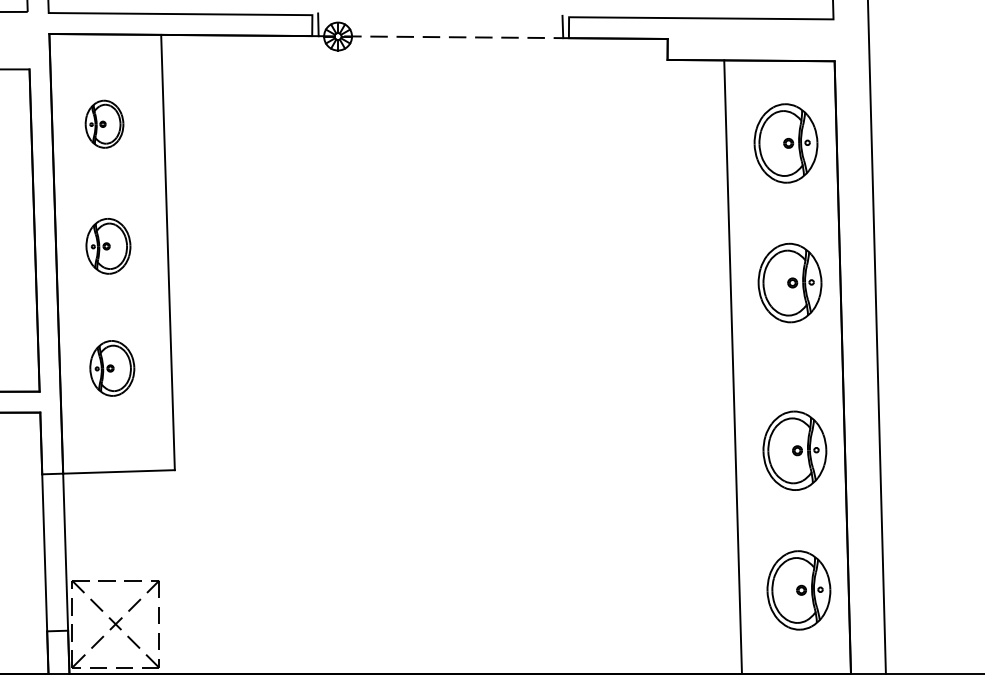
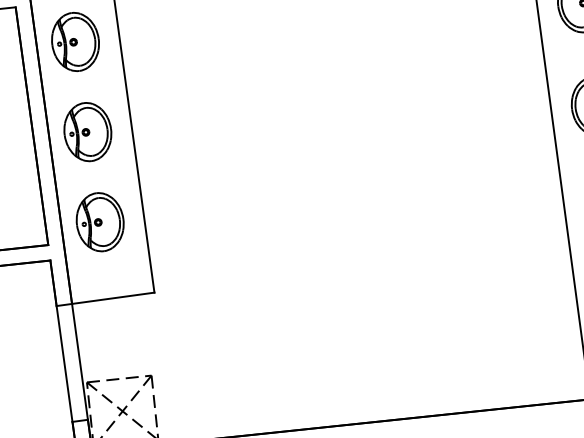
part: (104, 124) -> (75, 42), size x1.67
part: (108, 246) -> (87, 132), size x1.43
part: (112, 368) -> (100, 222), size x1.43

